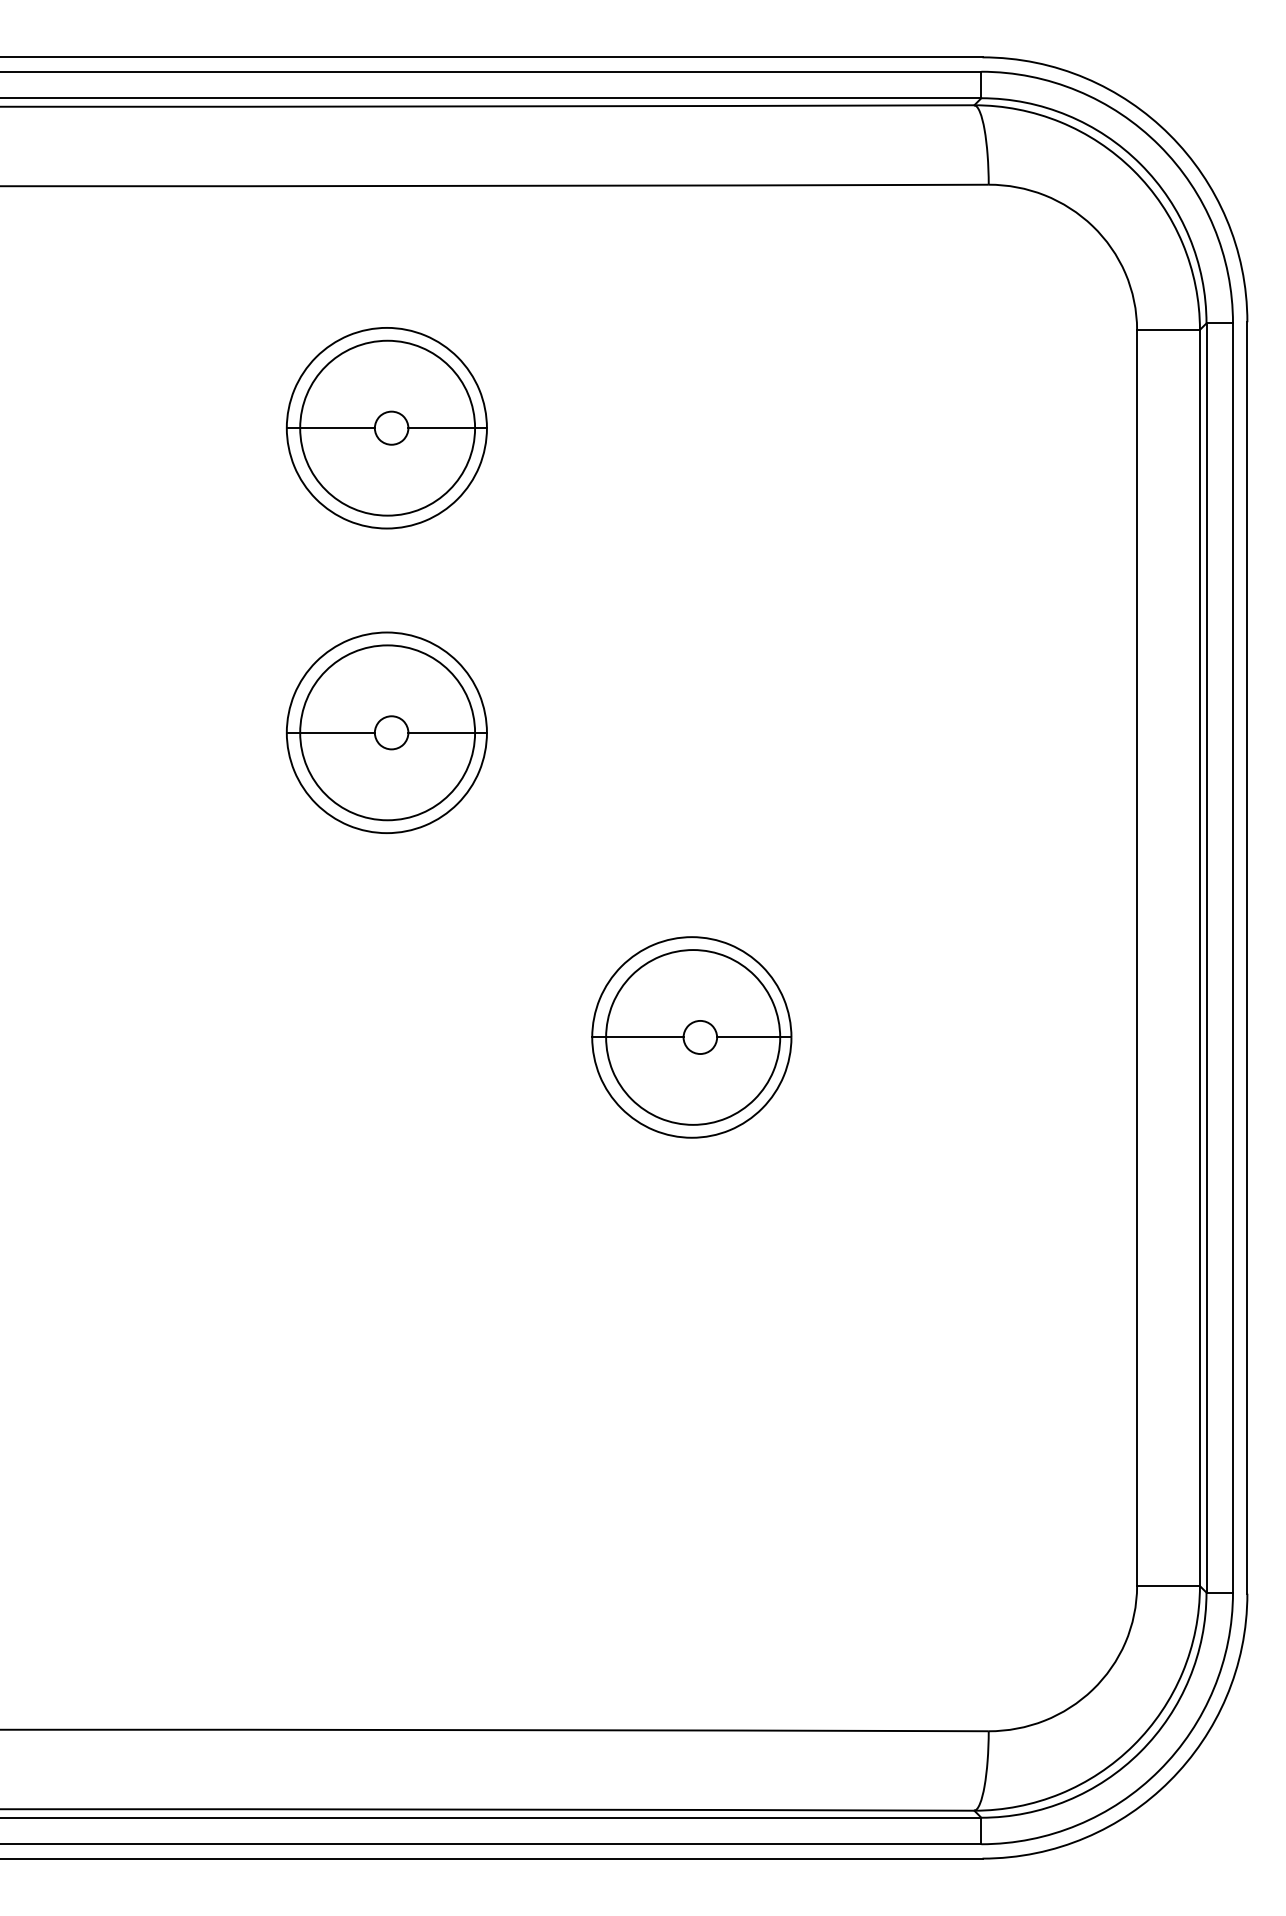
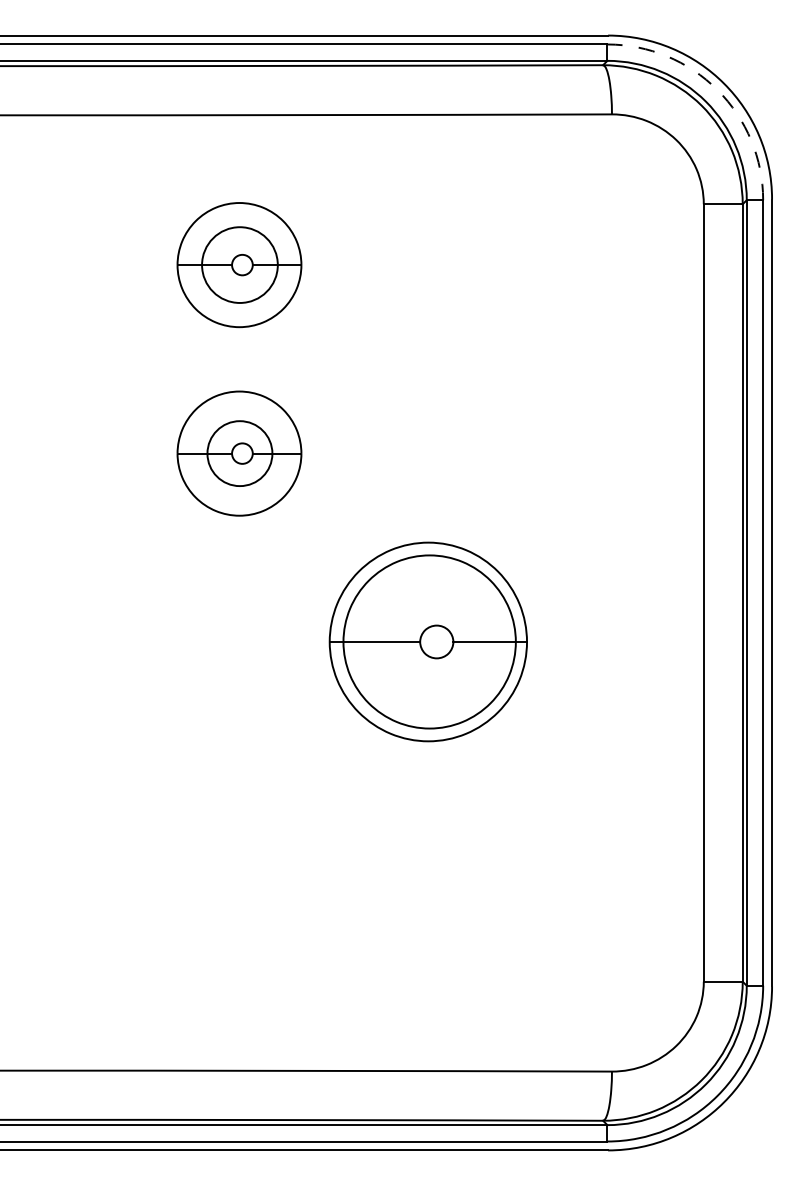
arc: (1159, 146) -> (717, 90), solid -> dashed
circle: (386, 427) -> (239, 264), size x0.7
circle: (386, 732) -> (239, 453), size x0.6
part: (690, 1037) -> (427, 642), size x1.6

